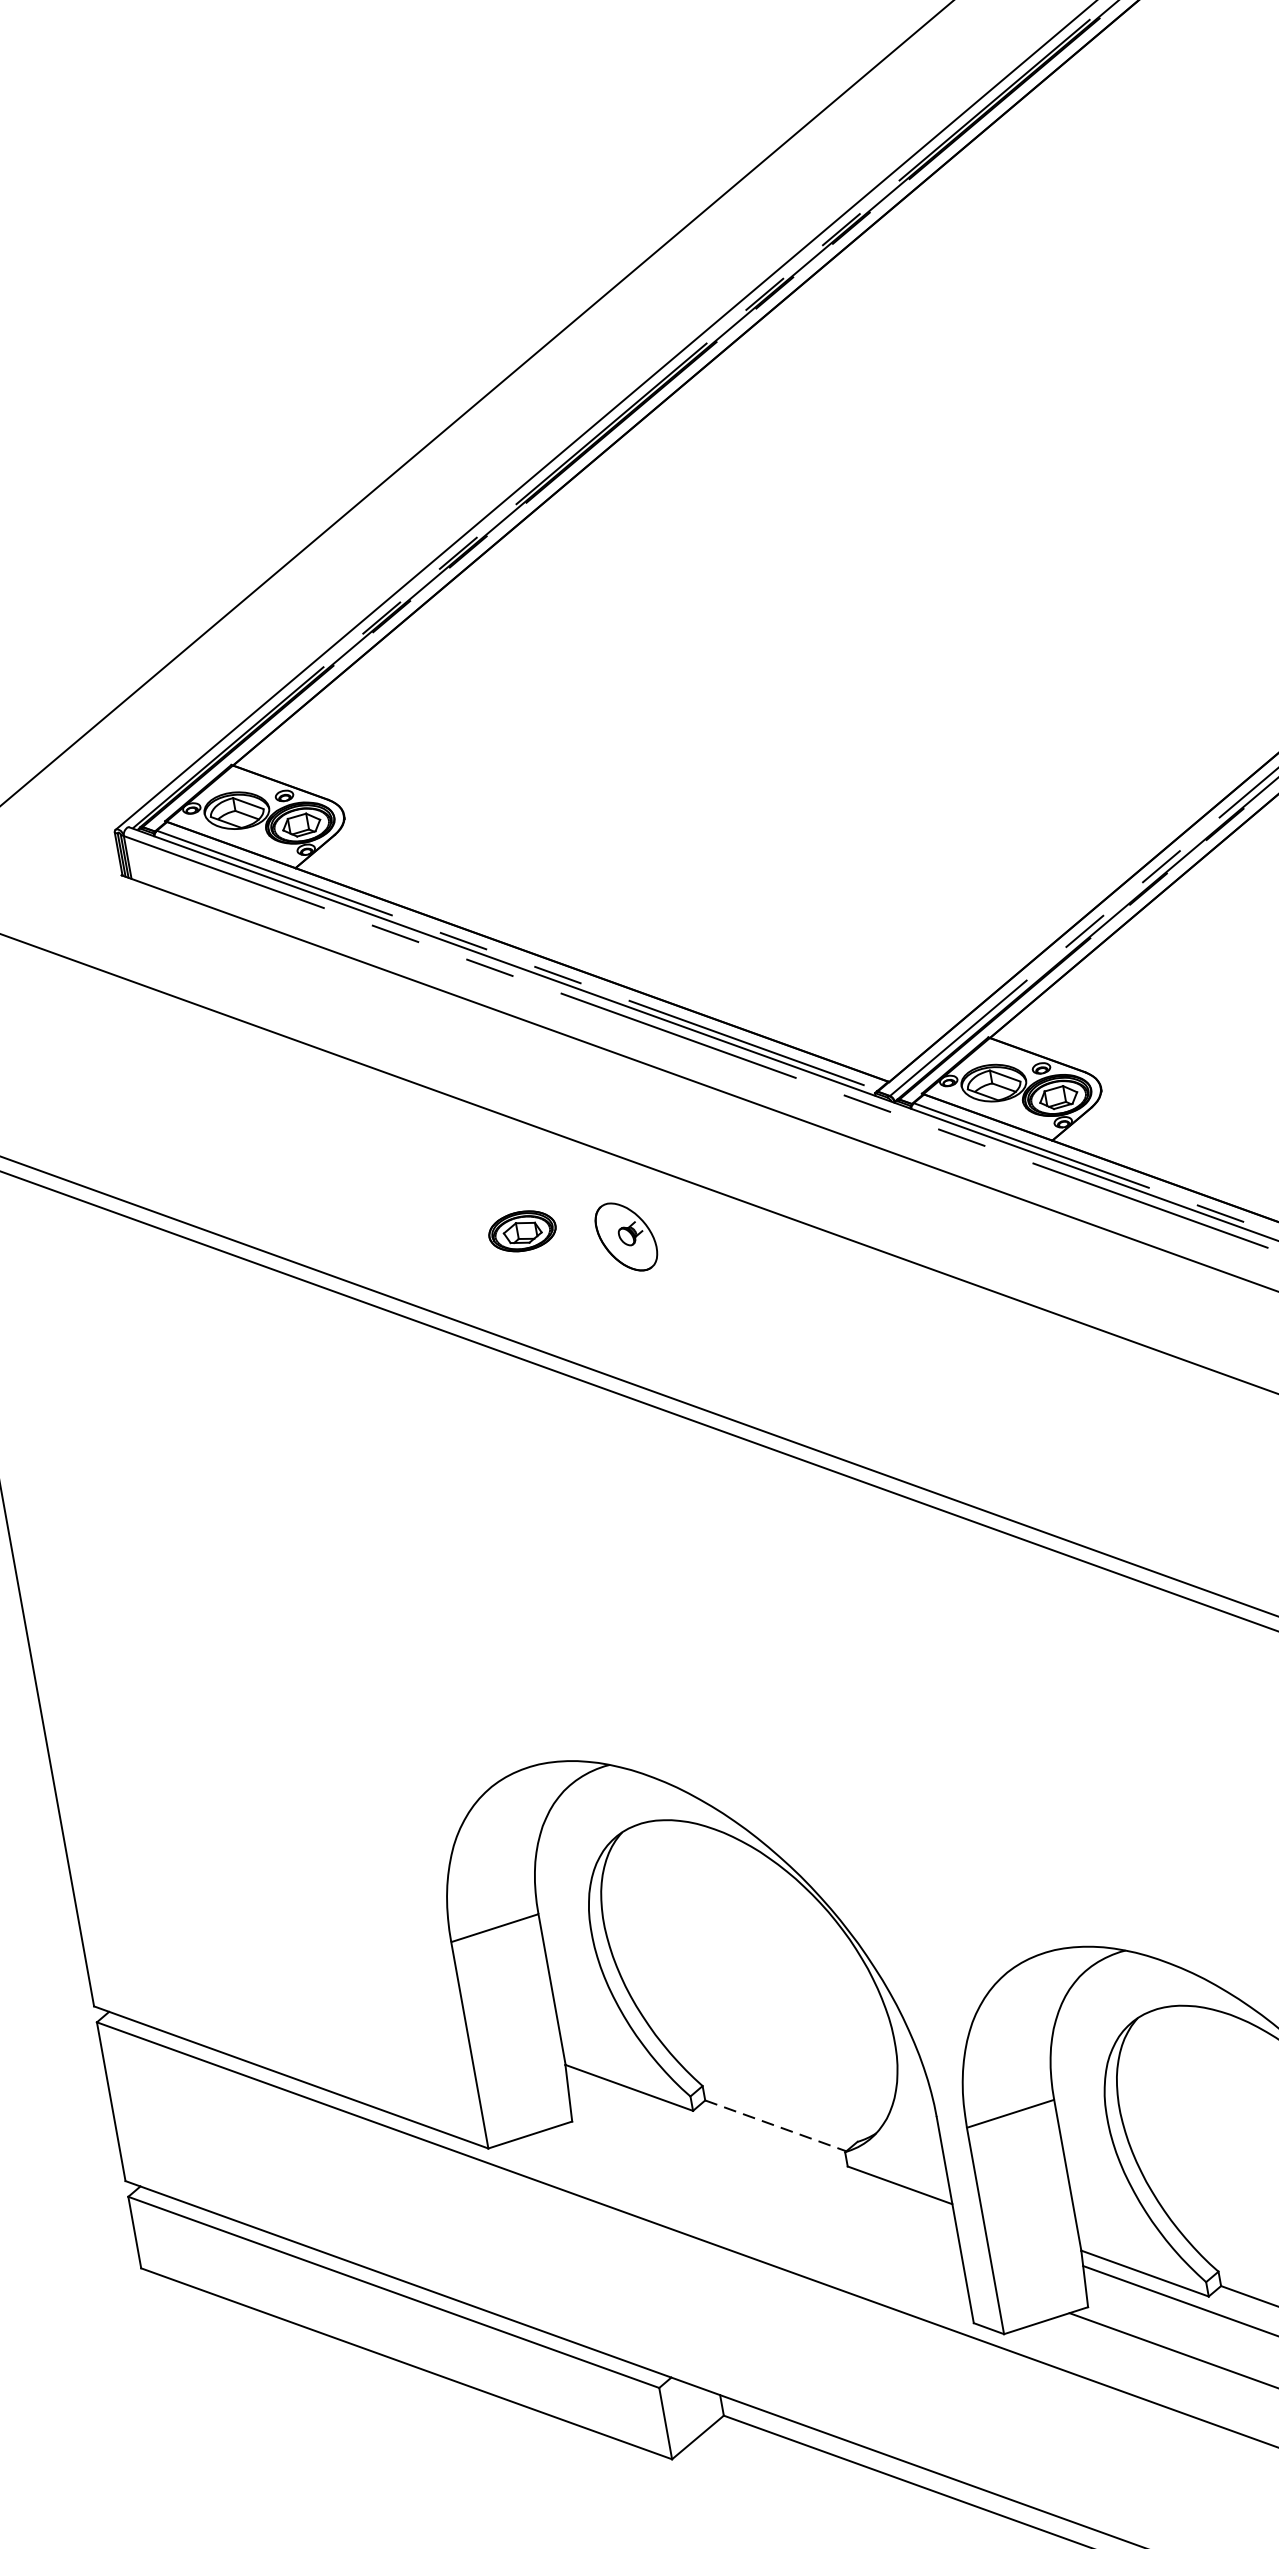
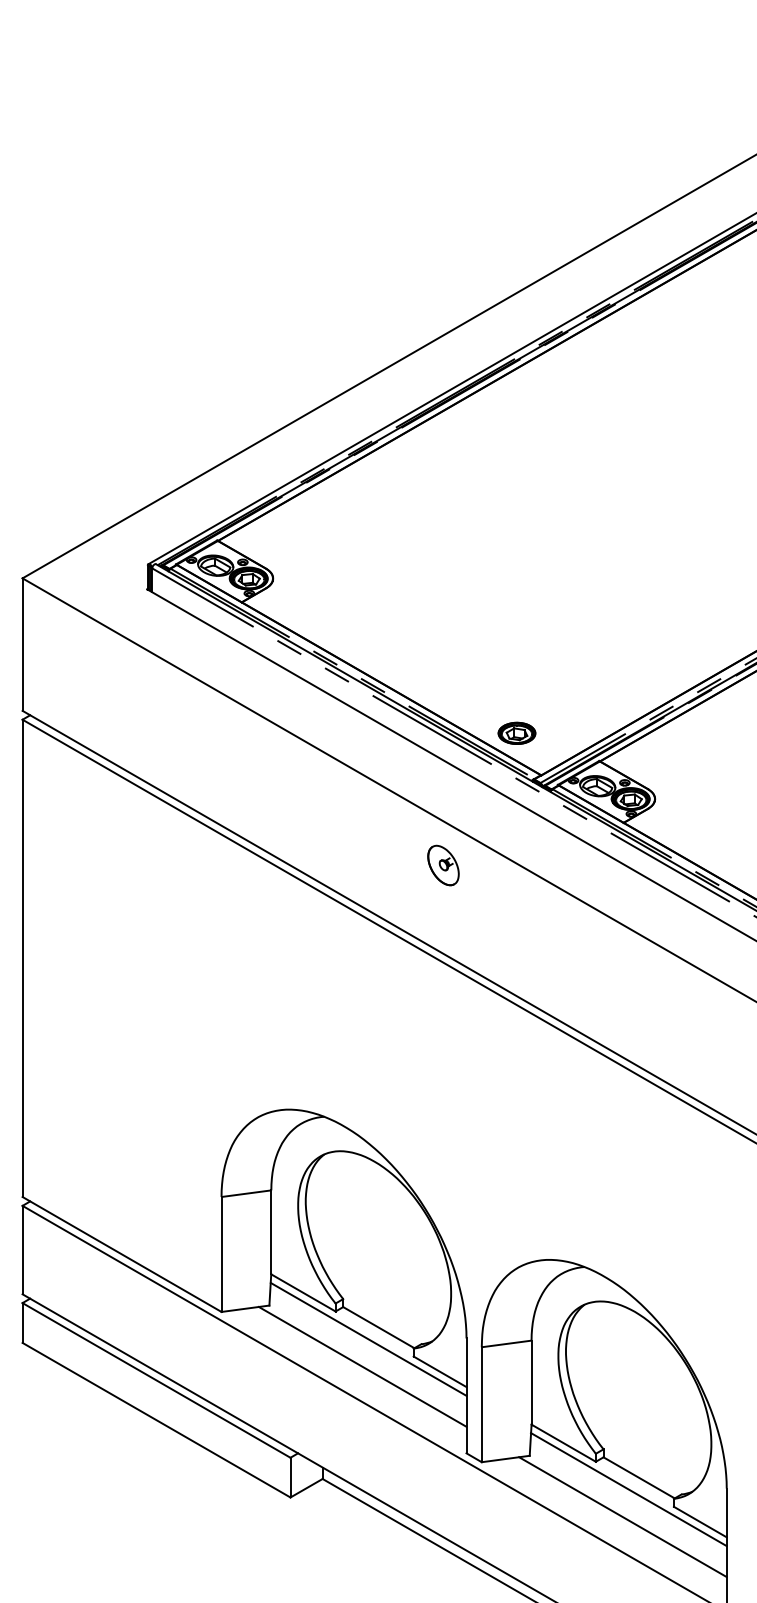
part: (521, 1229) -> (516, 732), moved
part: (626, 1236) -> (443, 865), moved
line: (776, 2125) -> (379, 1327), dashed -> solid
line: (760, 2148) -> (368, 1338), added
line: (759, 2200) -> (362, 1366), added

